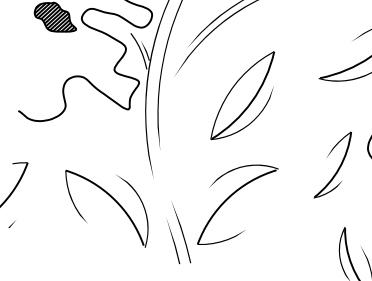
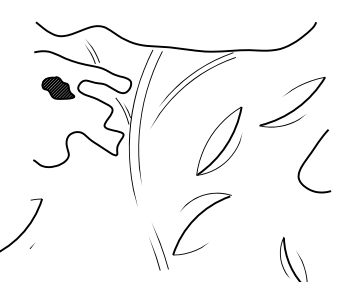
part: (243, 94) -> (219, 140), moved
part: (332, 164) -> (272, 190), removed
part: (112, 200) -> (107, 224), removed

